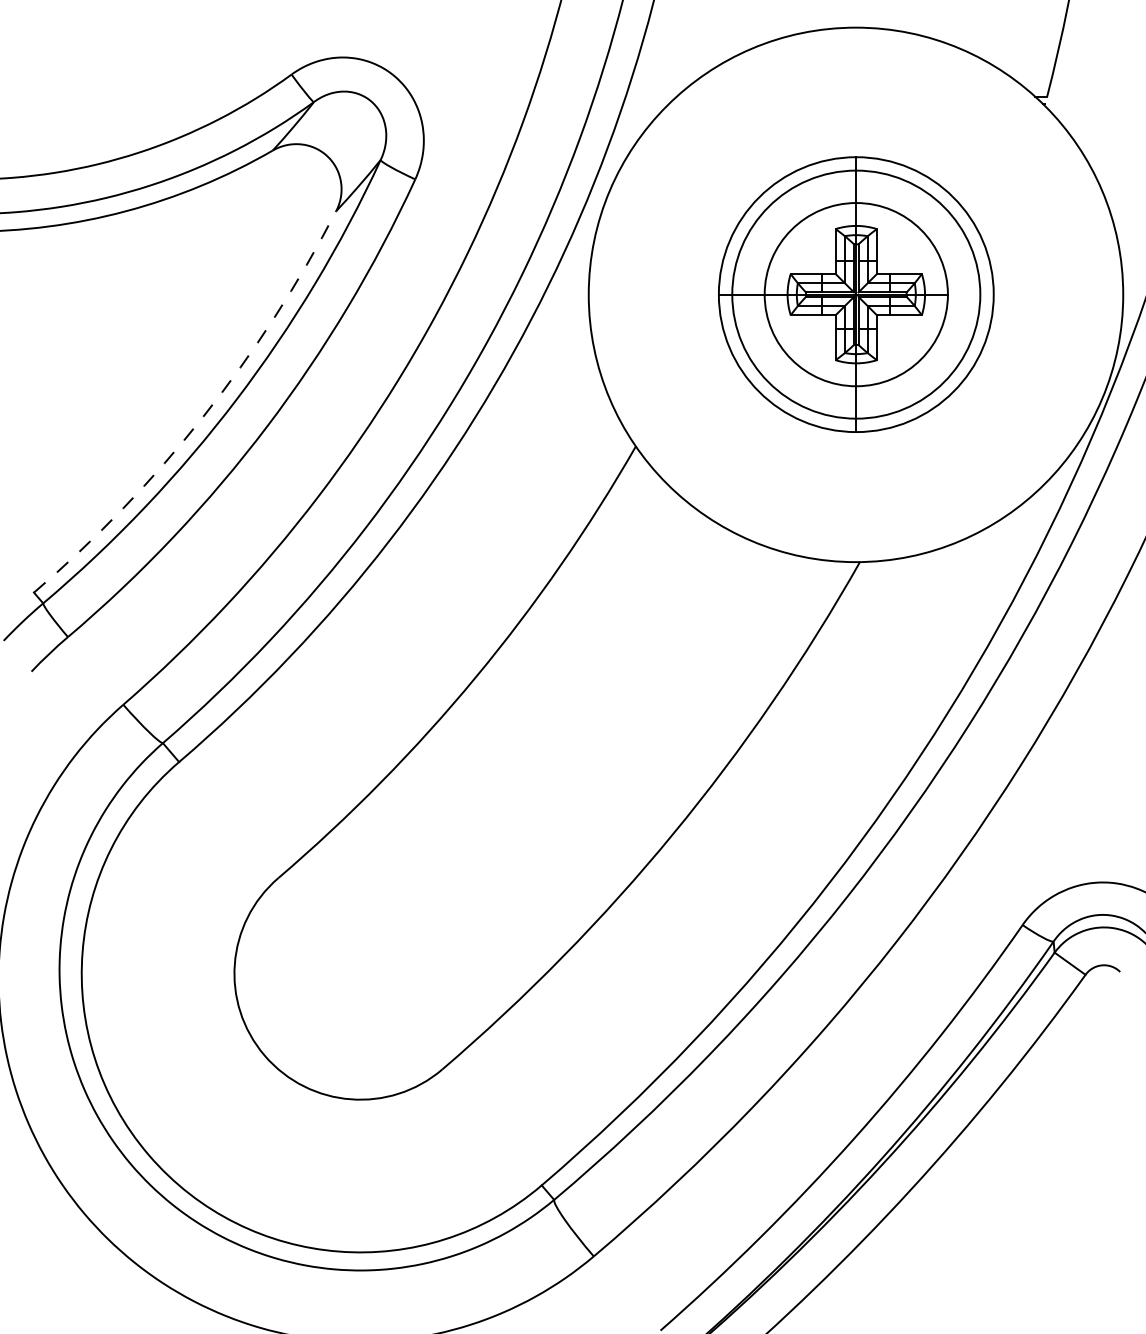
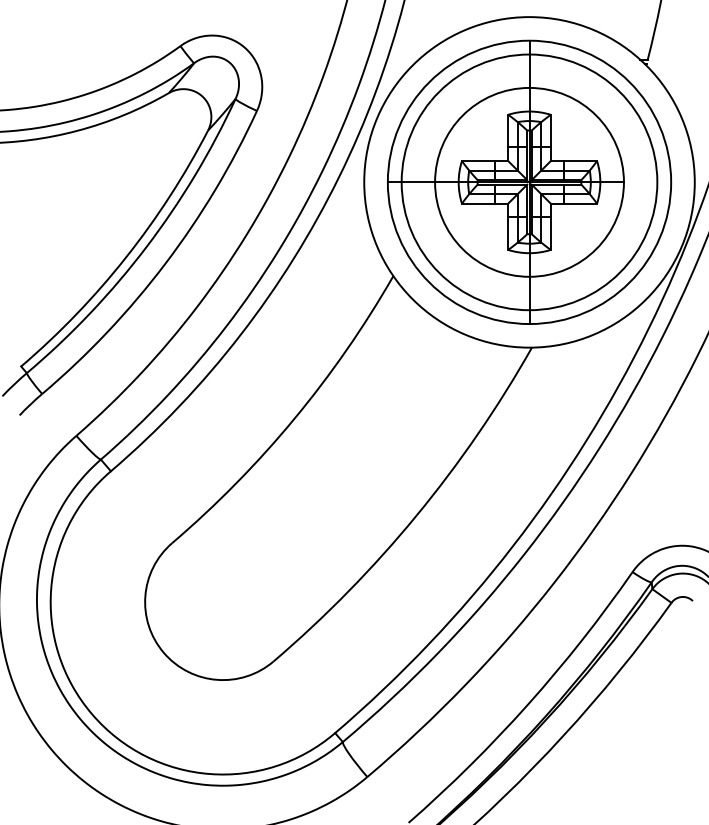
part: (855, 293) -> (529, 181), size x1.67
arc: (204, 416) -> (126, 257), dashed -> solid

